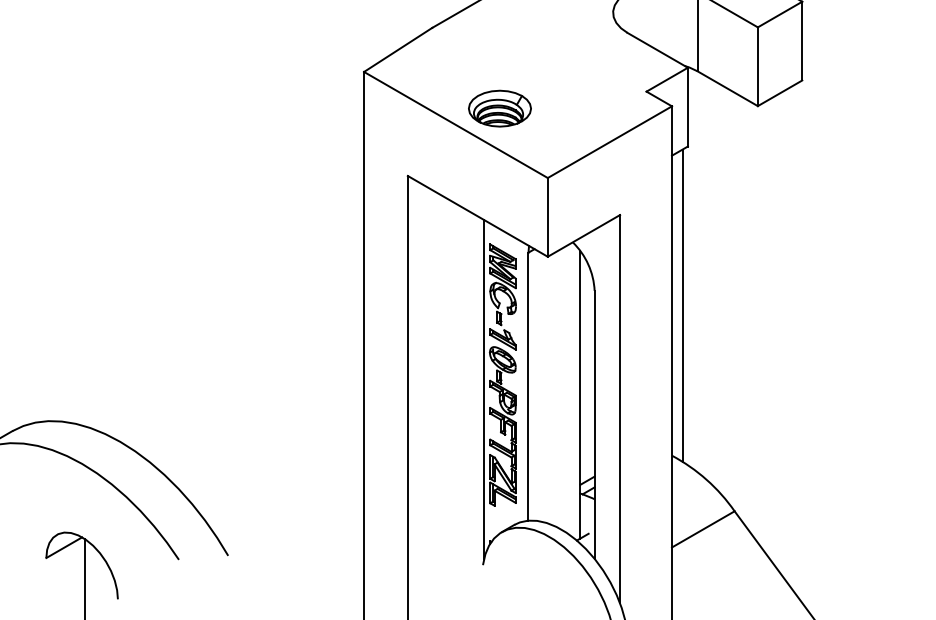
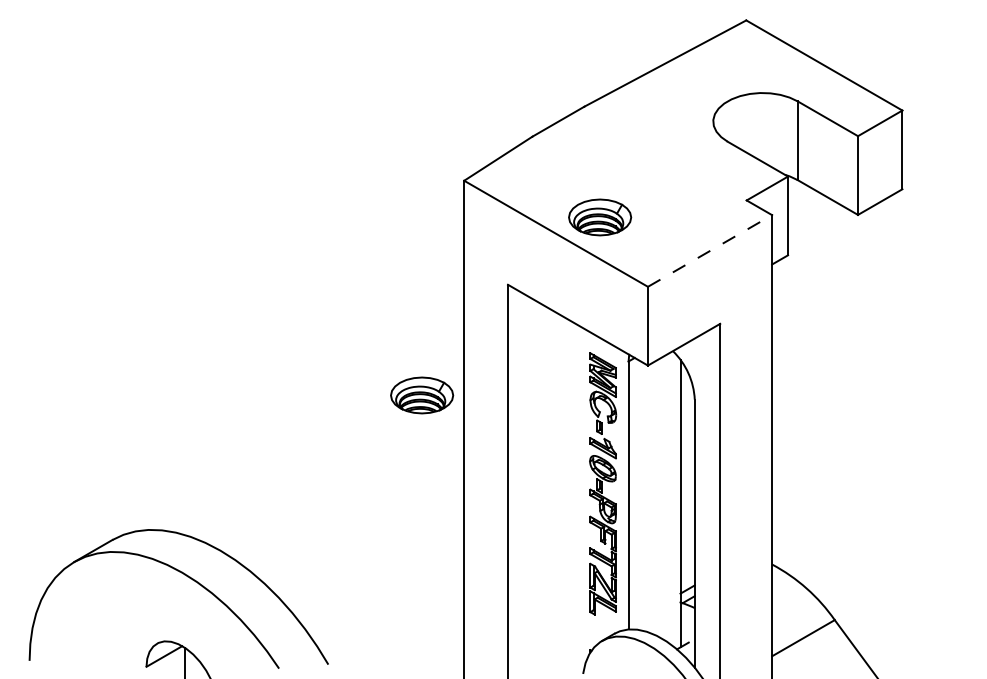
line: (610, 141) -> (710, 250), solid -> dashed
part: (322, 286) -> (422, 395), added
line: (682, 305) -> (782, 414), removed
line: (484, 388) -> (584, 497), removed

